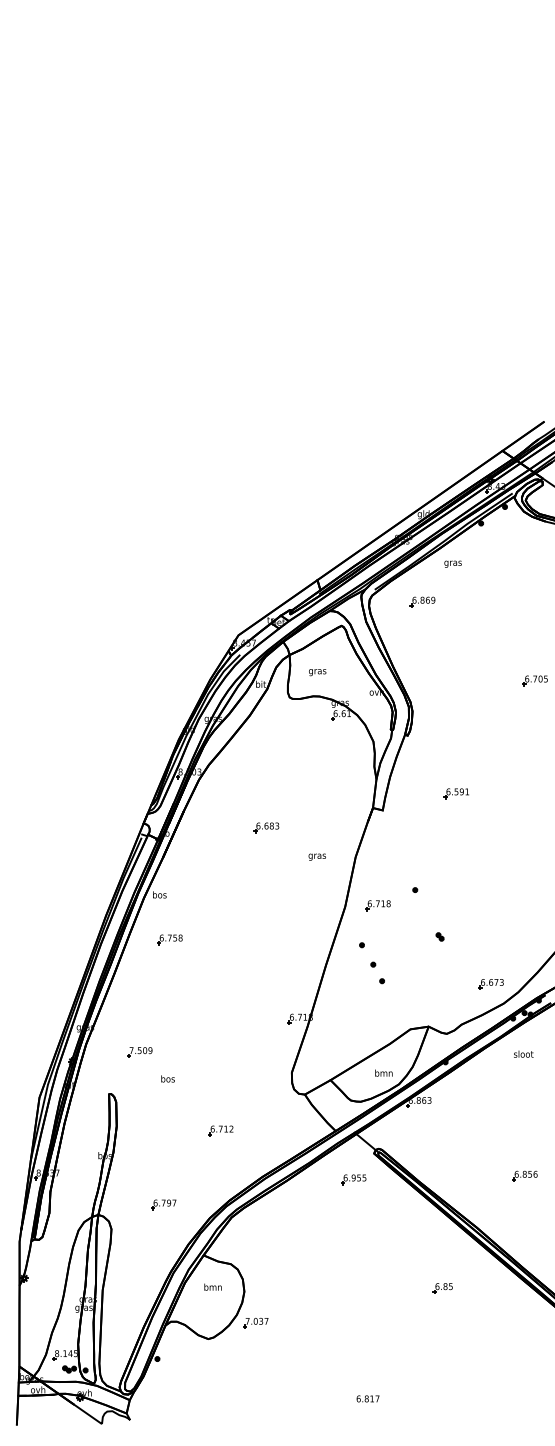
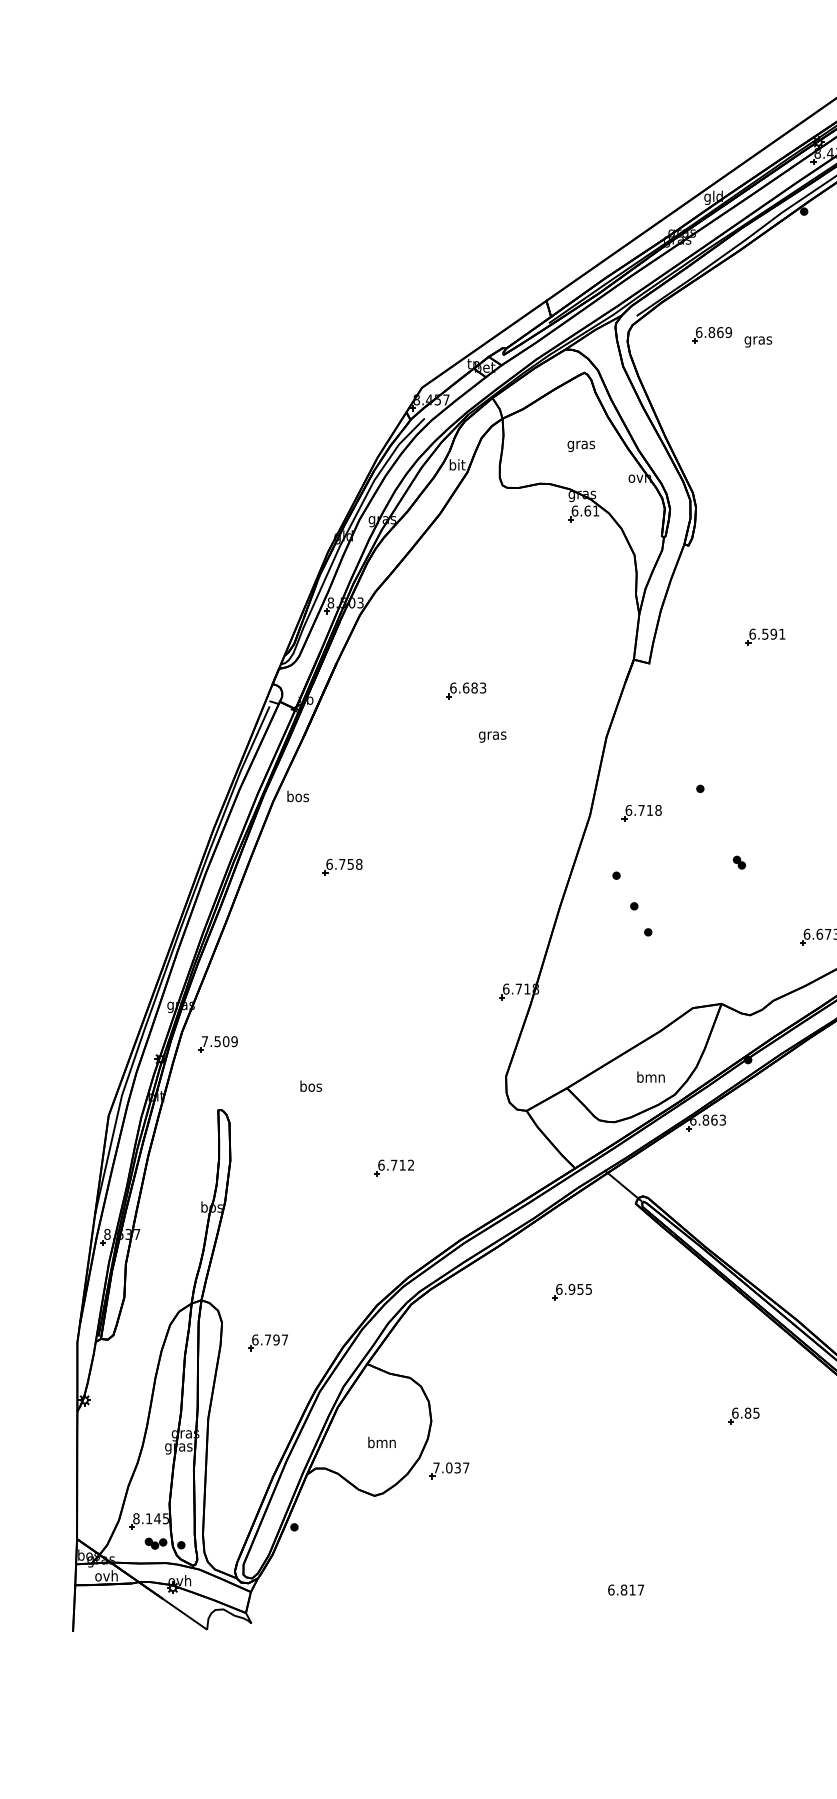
text: (452, 563) -> (757, 340), moved
text: (317, 672) -> (581, 446), moved
text: (316, 856) -> (491, 735), moved
part: (169, 939) -> (341, 866), moved
part: (139, 1052) -> (217, 1044), moved
part: (353, 1179) -> (571, 1291), moved
part: (163, 1204) -> (267, 1342), moved
text: (212, 1286) -> (381, 1441), moved

